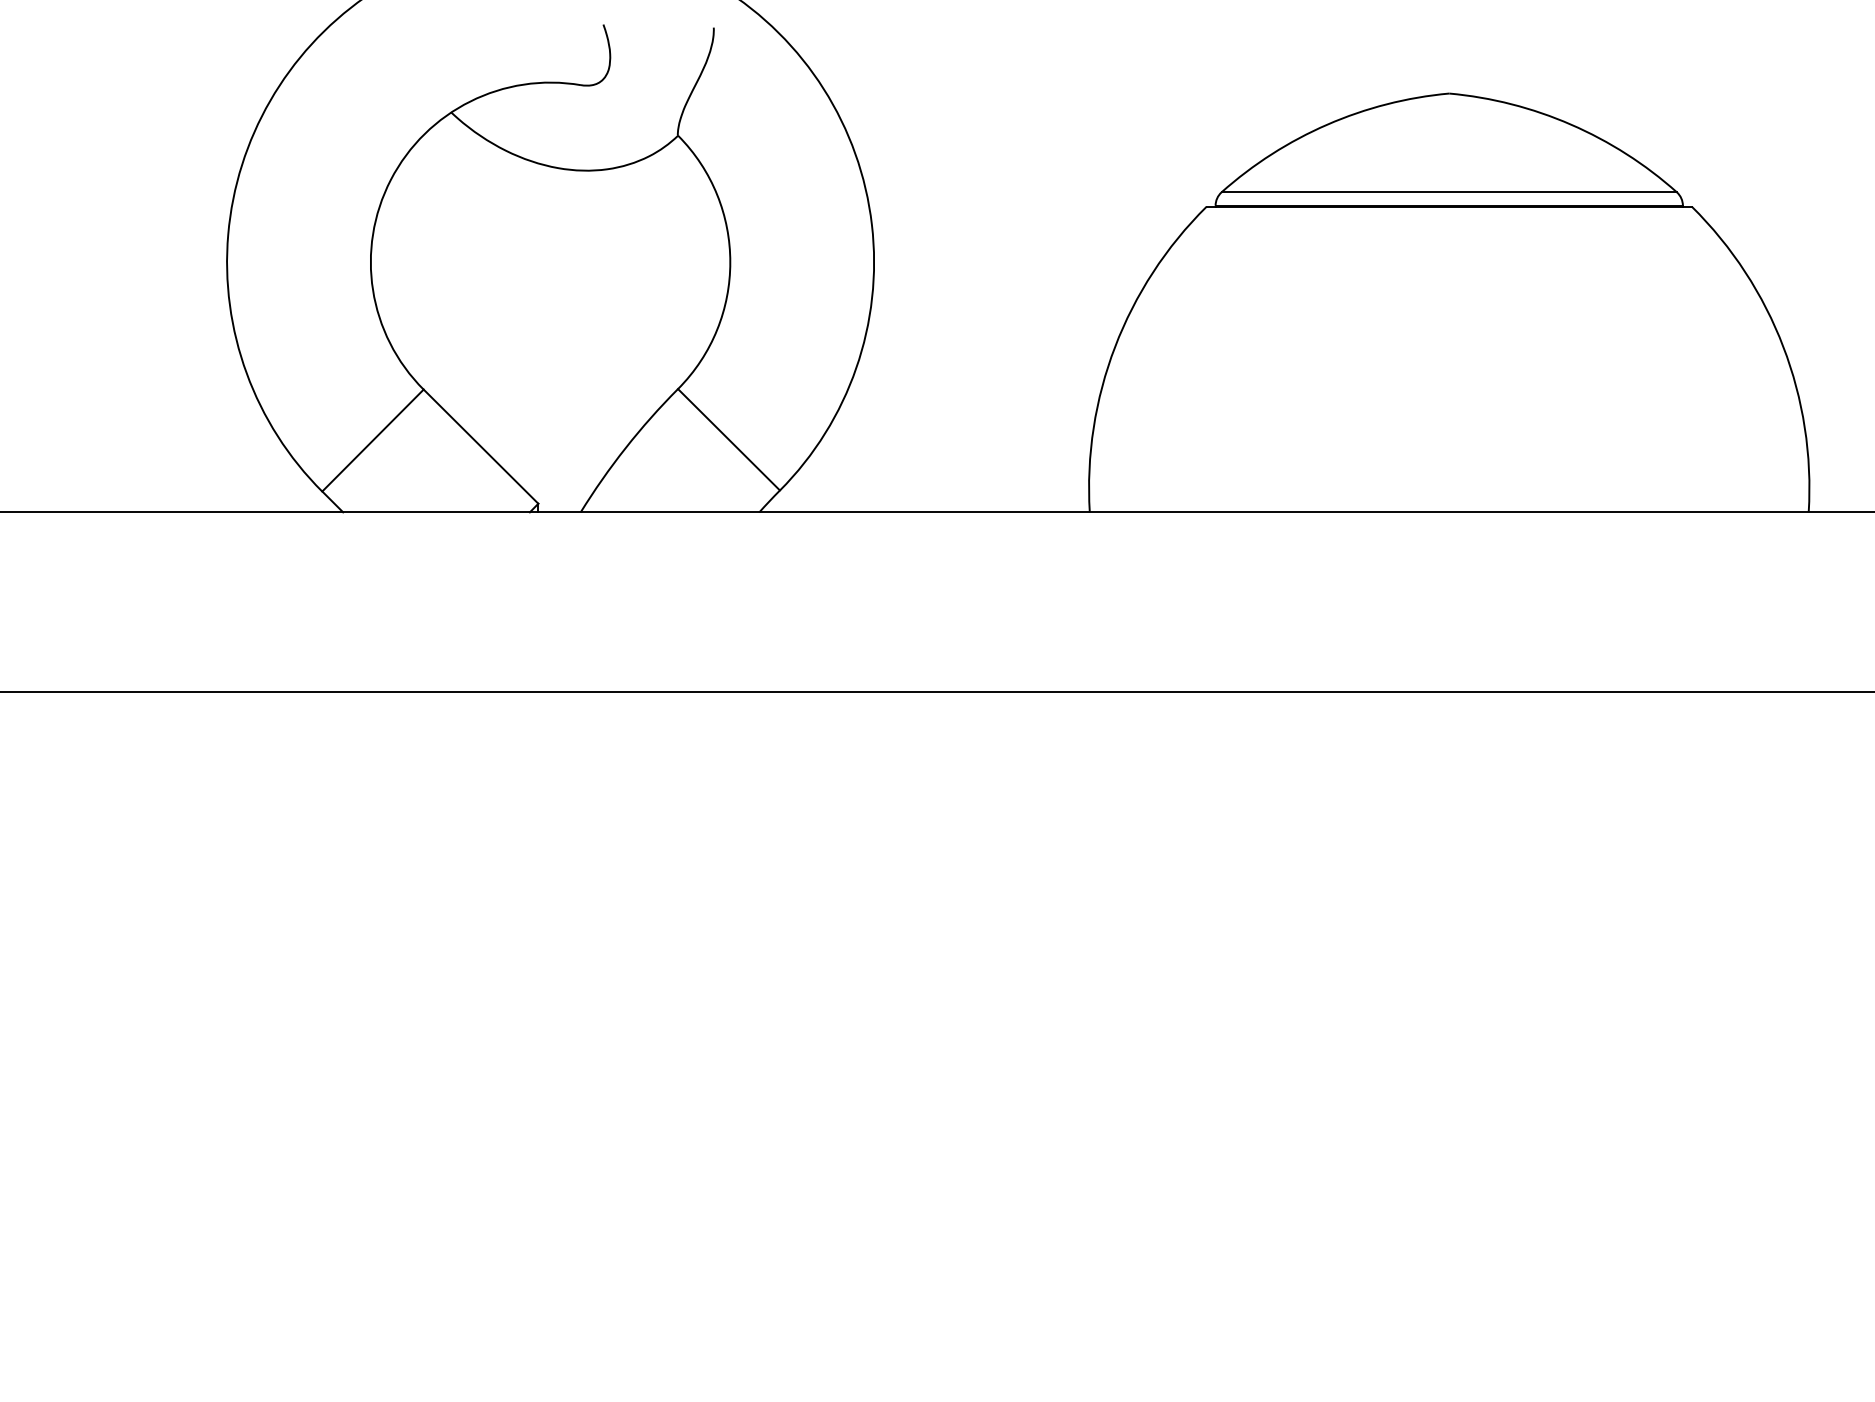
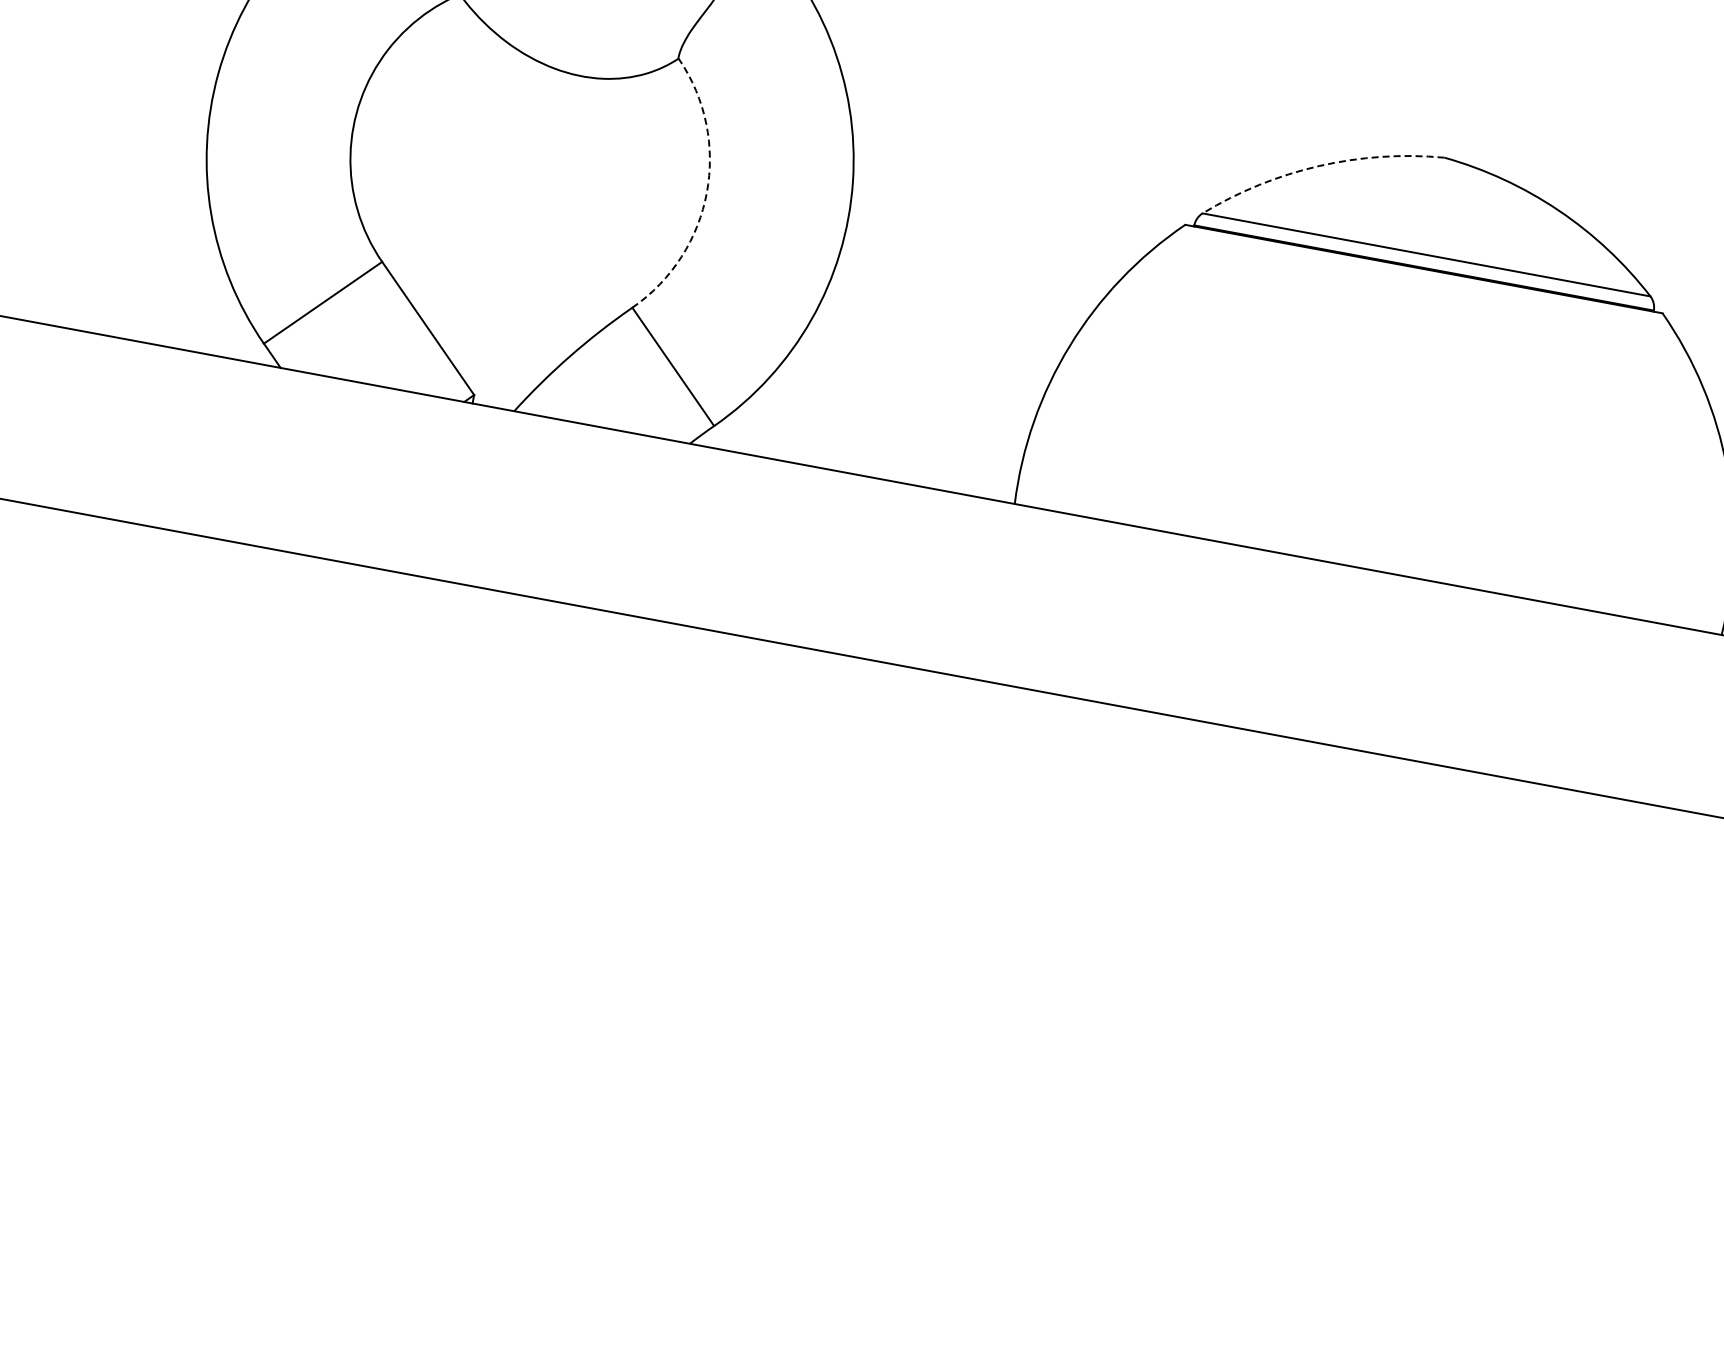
arc: (1327, 124) -> (1319, 165), solid -> dashed
arc: (730, 262) -> (707, 192), solid -> dashed

